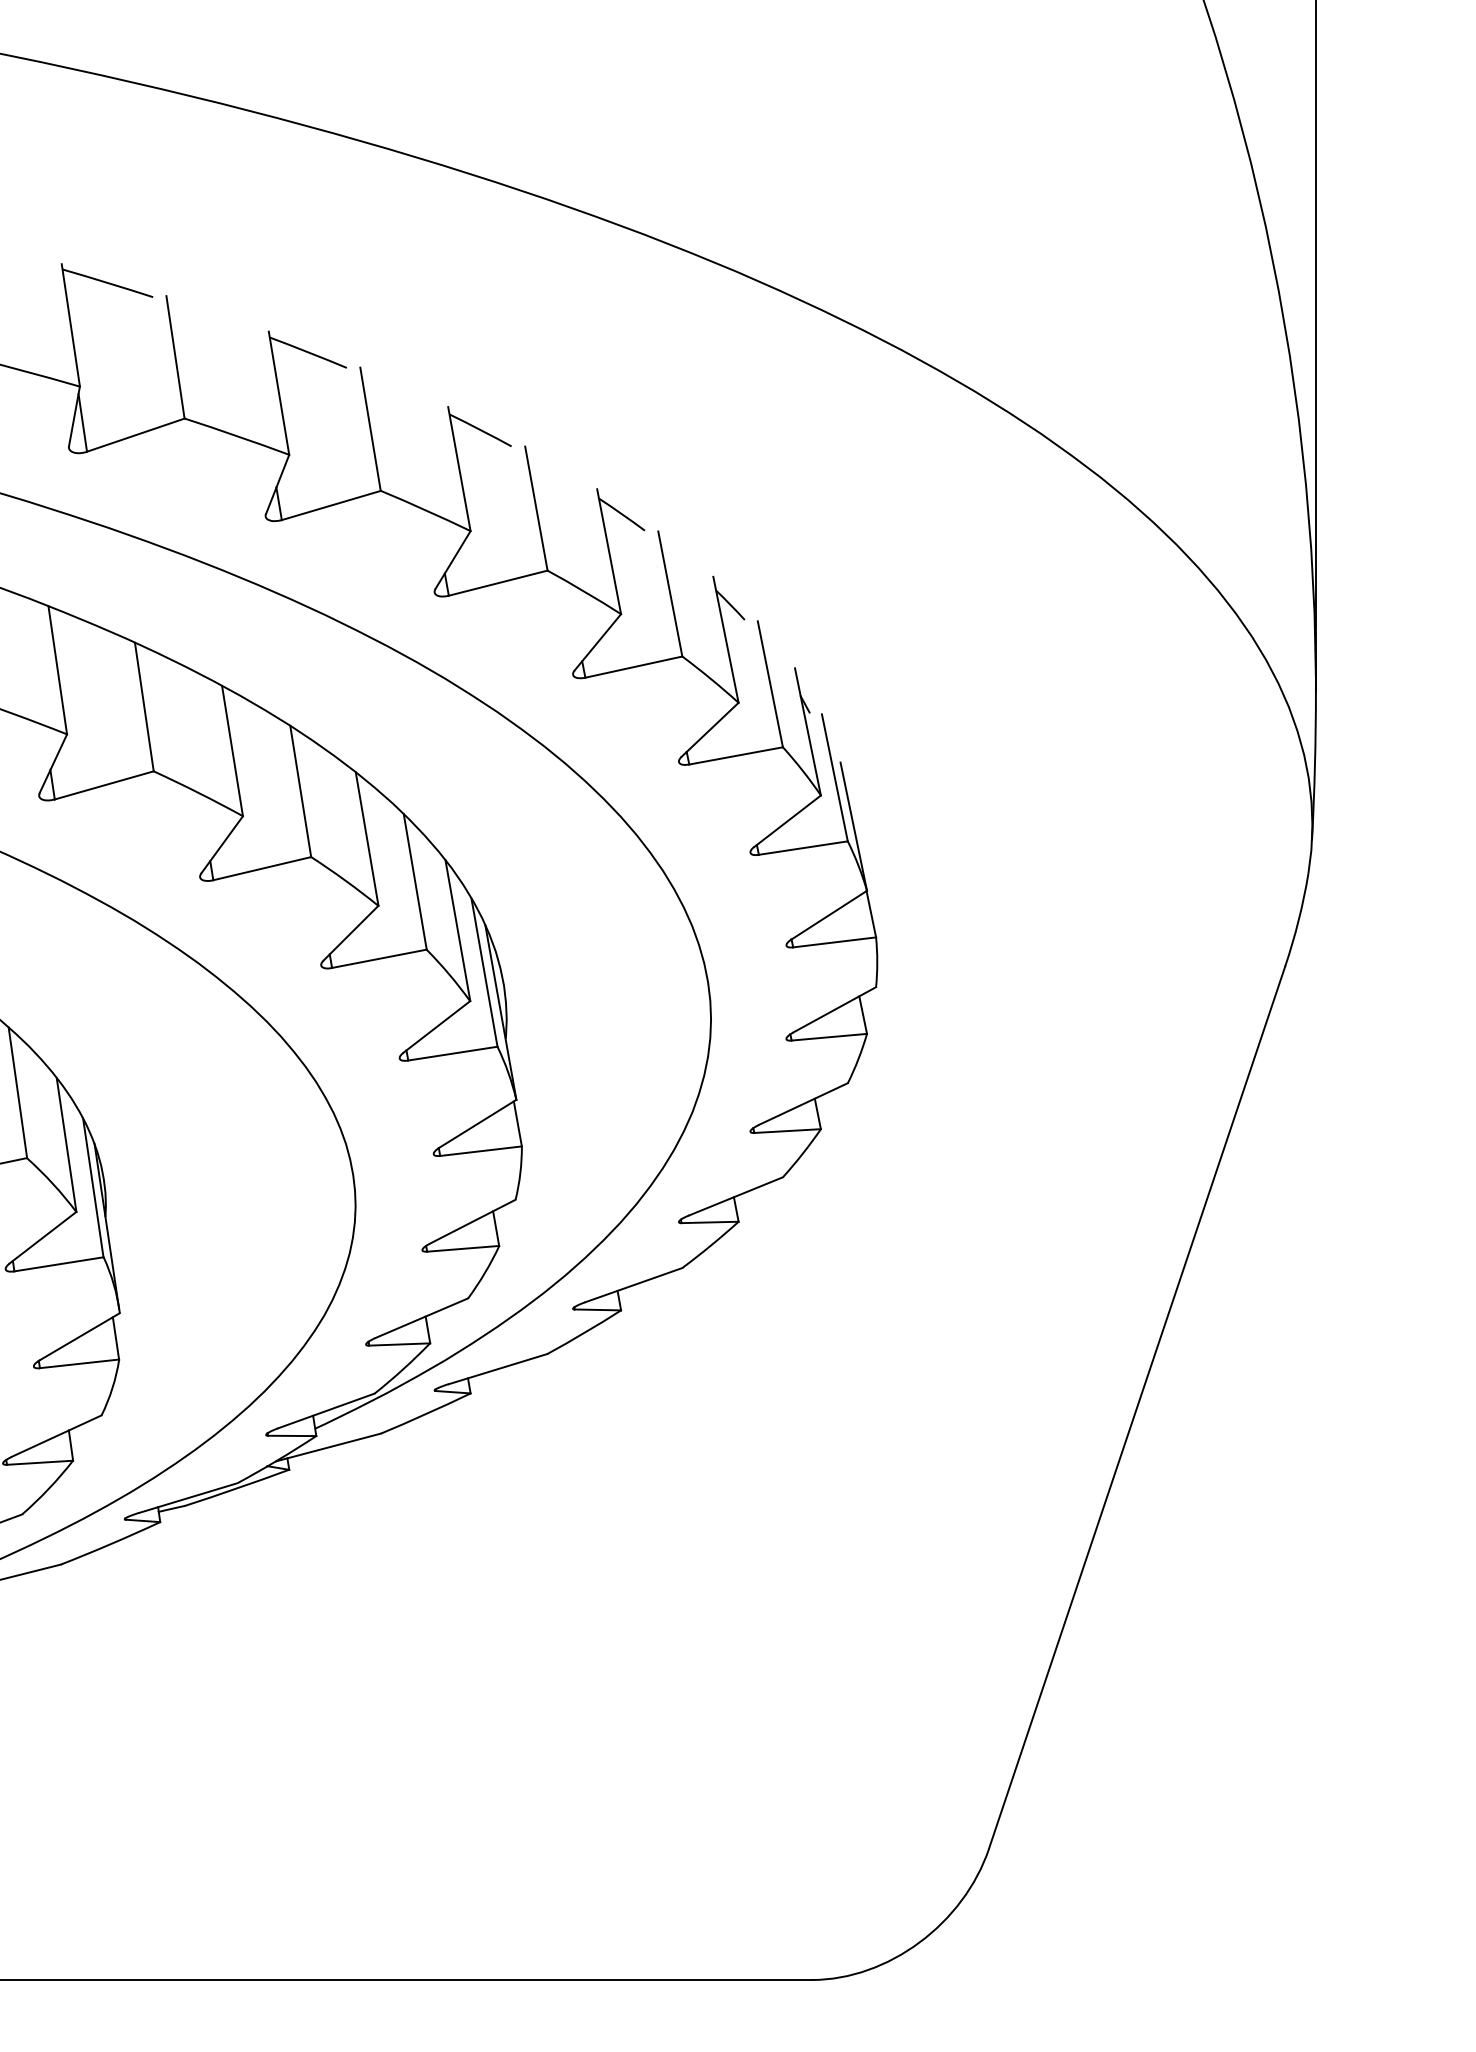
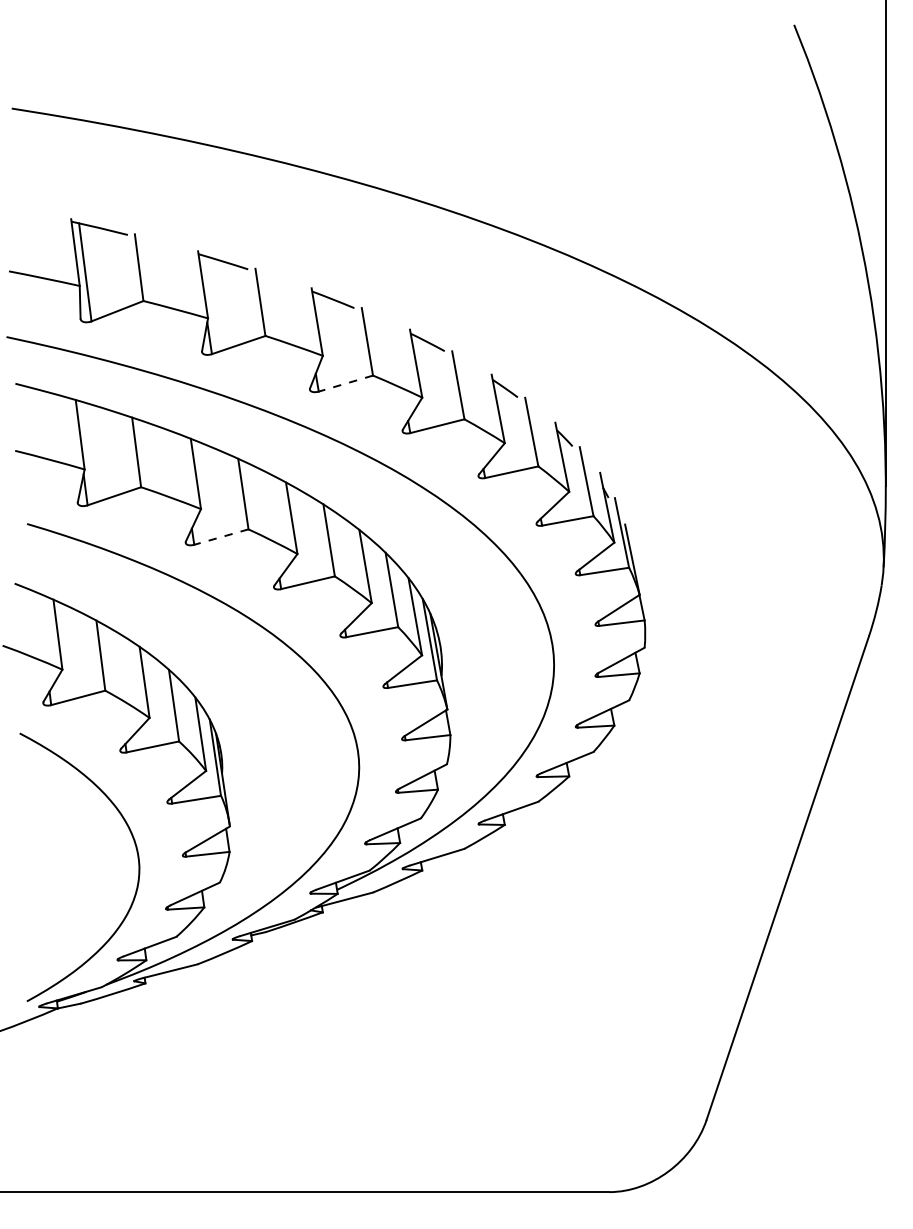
line: (330, 505) -> (345, 383), solid -> dashed
line: (102, 786) -> (220, 537), solid -> dashed

